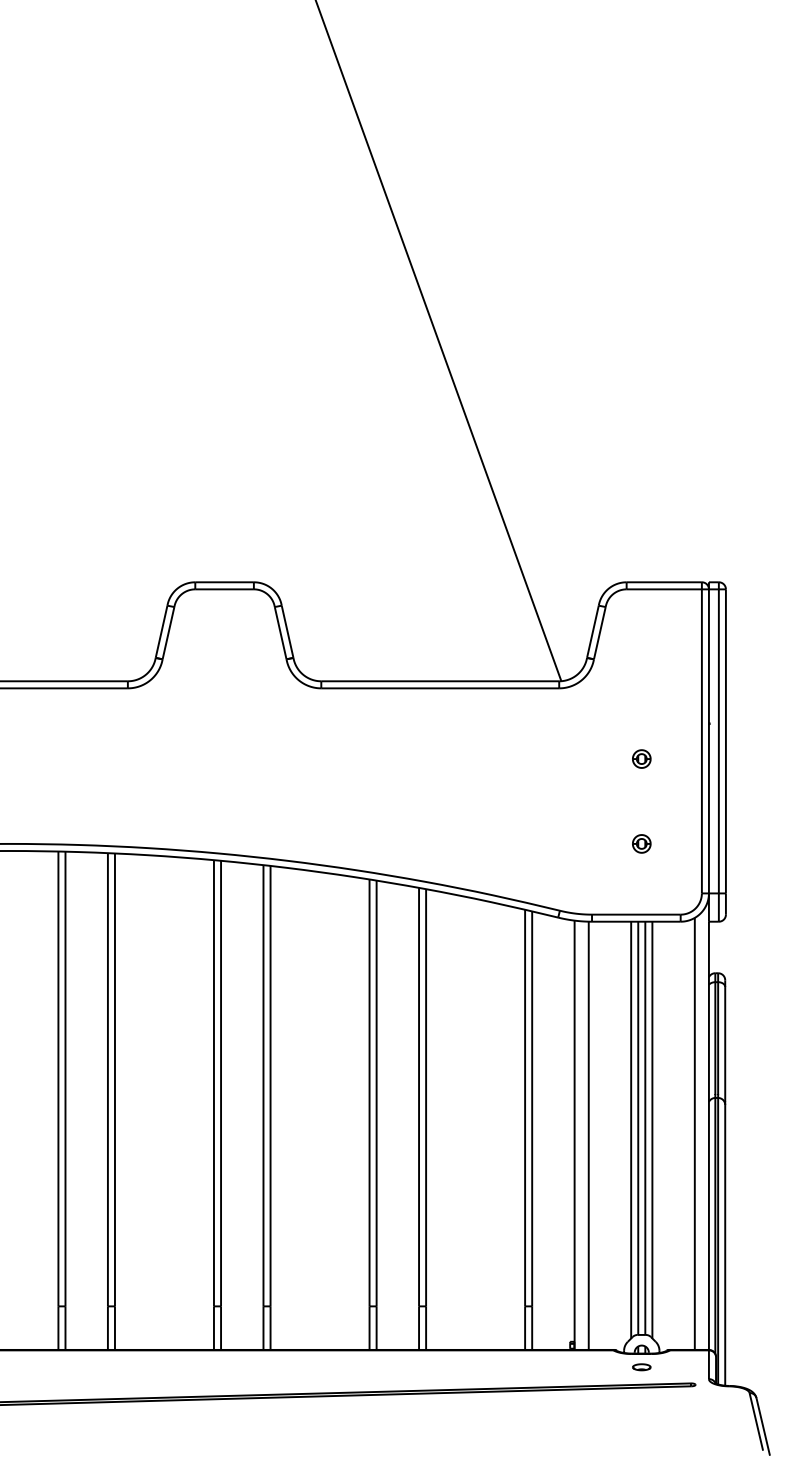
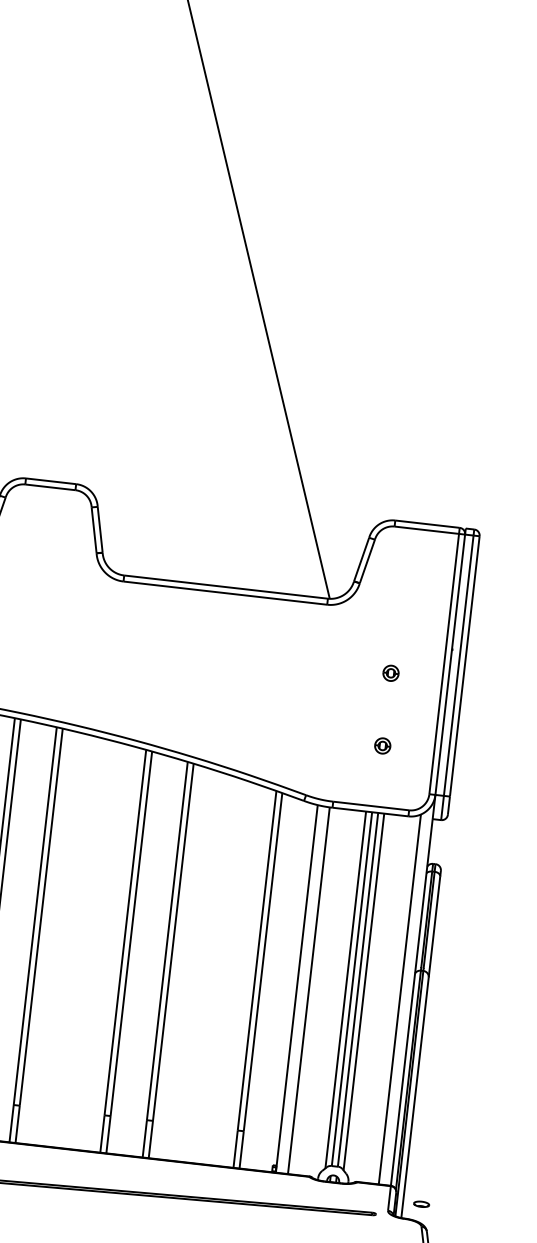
part: (641, 1367) -> (421, 1204), moved

